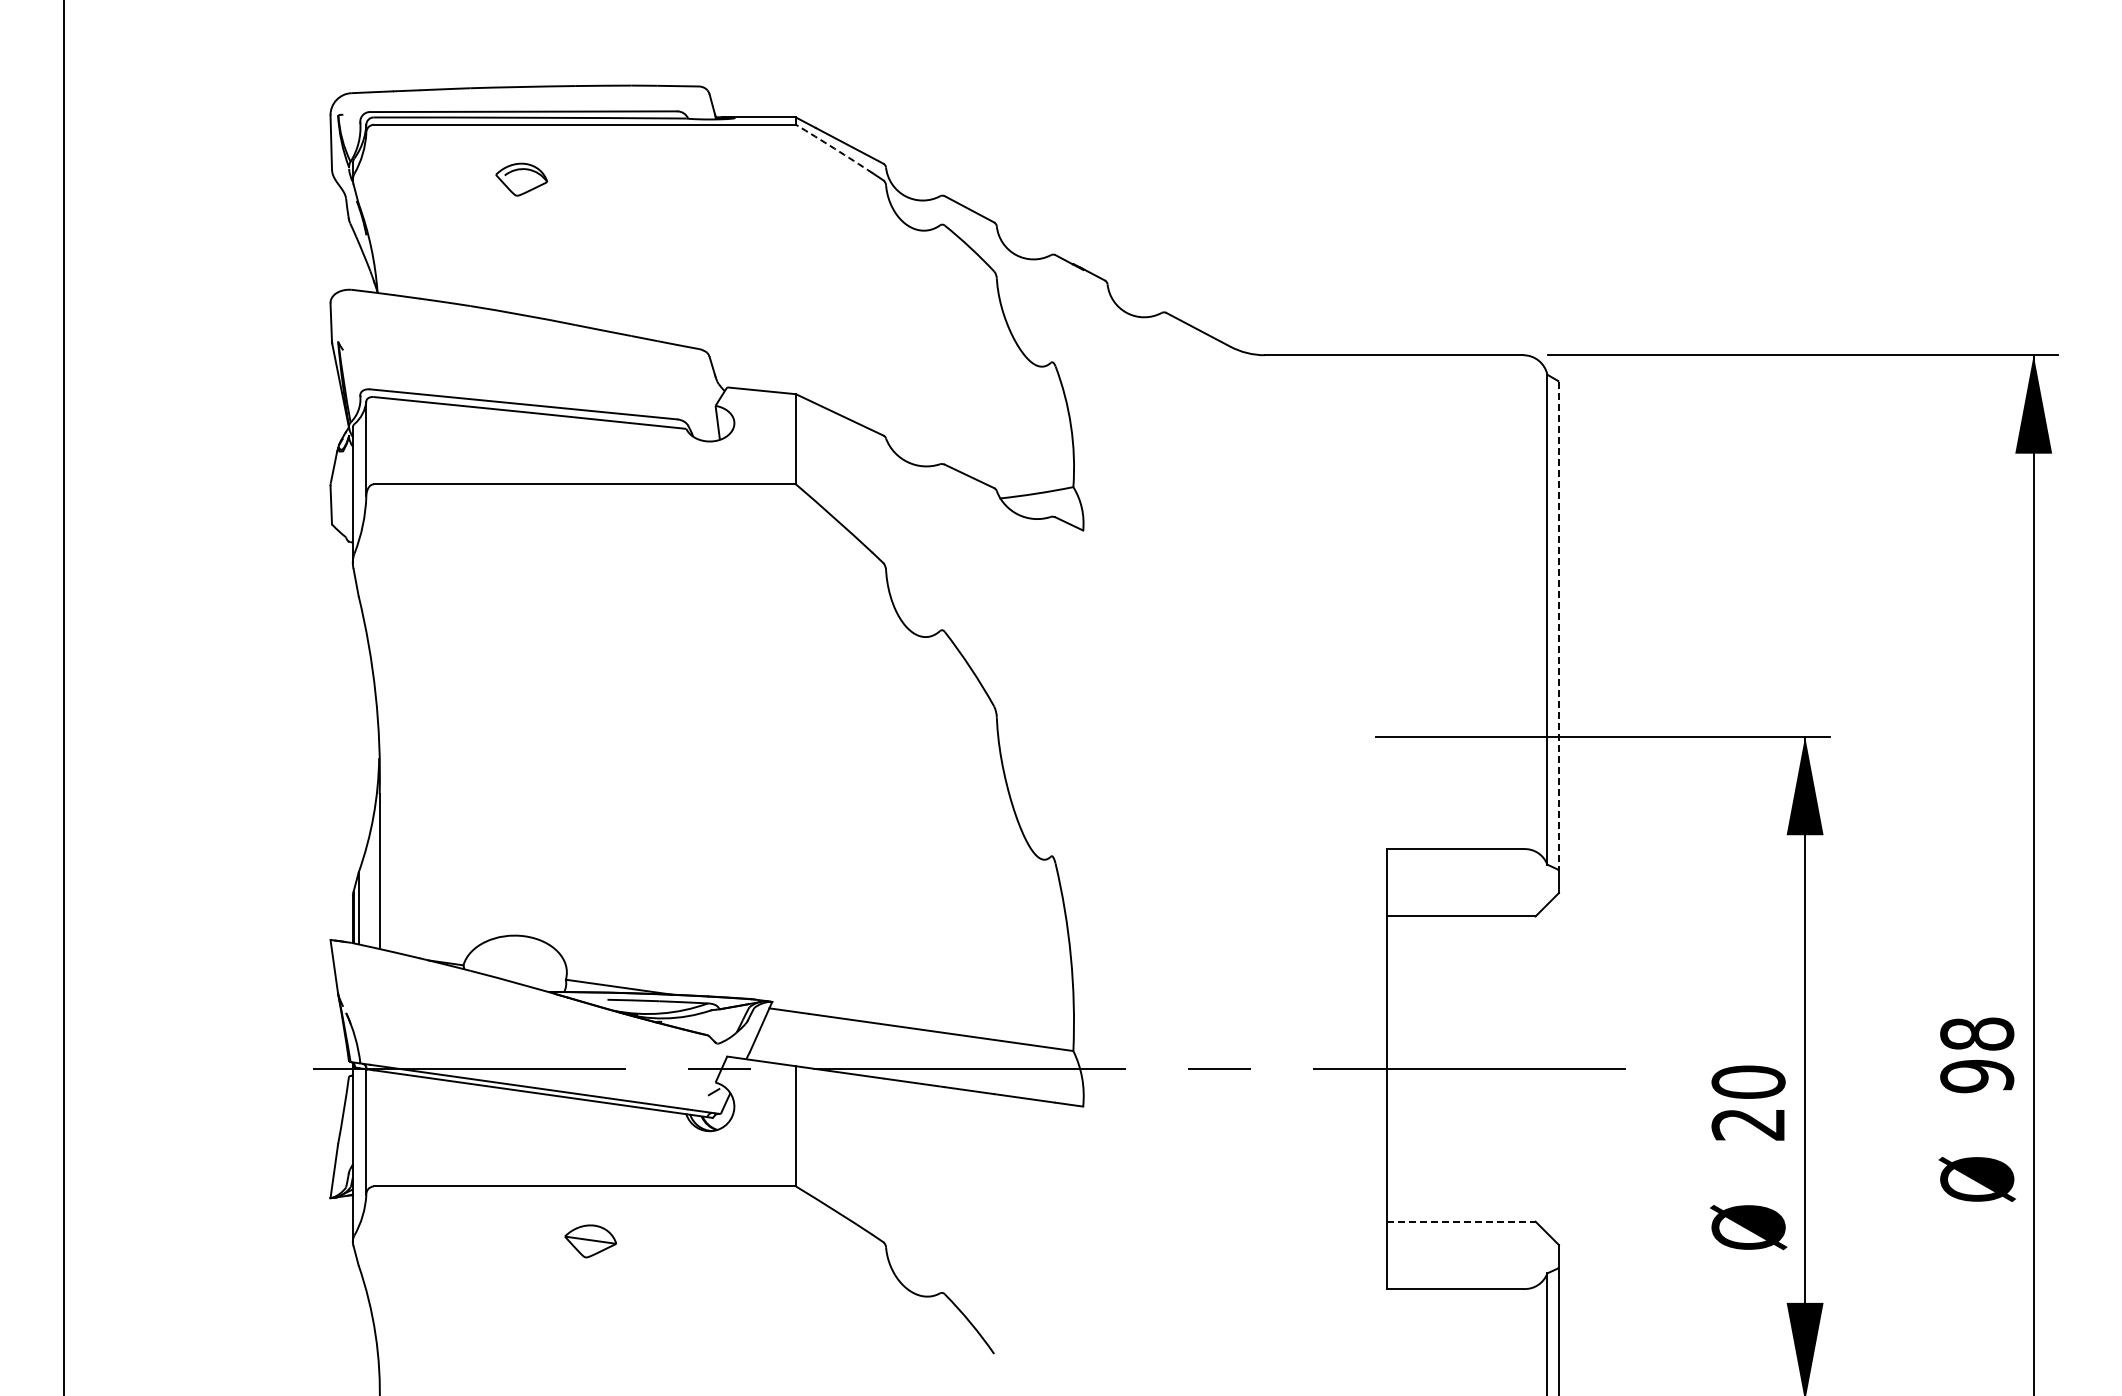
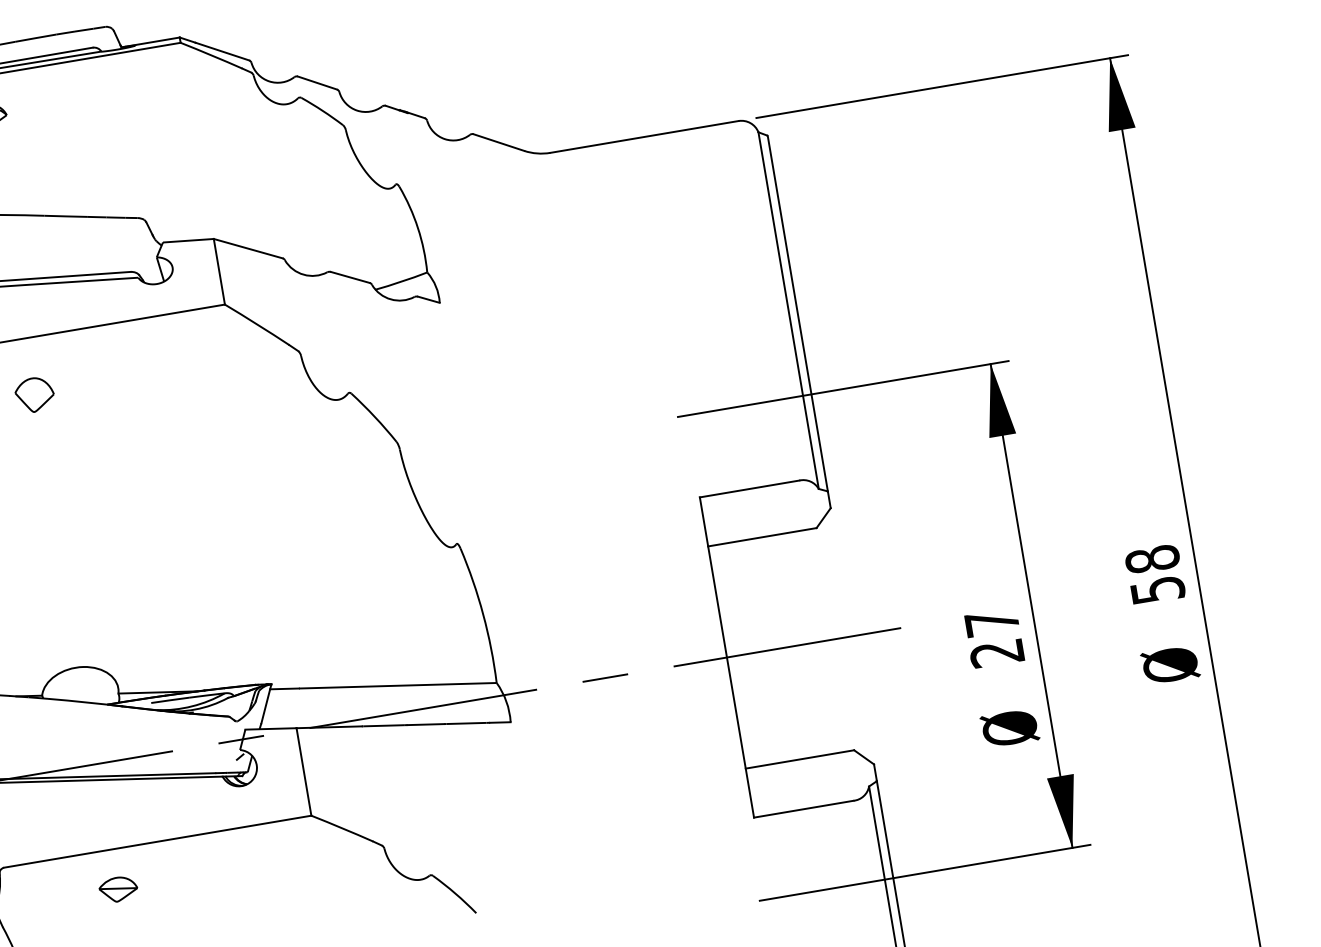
arc: (834, 148) -> (211, 55), dashed -> solid
part: (521, 561) -> (34, 394), added
line: (1558, 626) -> (797, 314), dashed -> solid
text: (1977, 1076) -> (1157, 590), 98 -> 58
text: (1748, 1081) -> (991, 622), 20 -> 27
line: (1461, 1221) -> (800, 759), dashed -> solid
part: (590, 1241) -> (118, 889), moved

